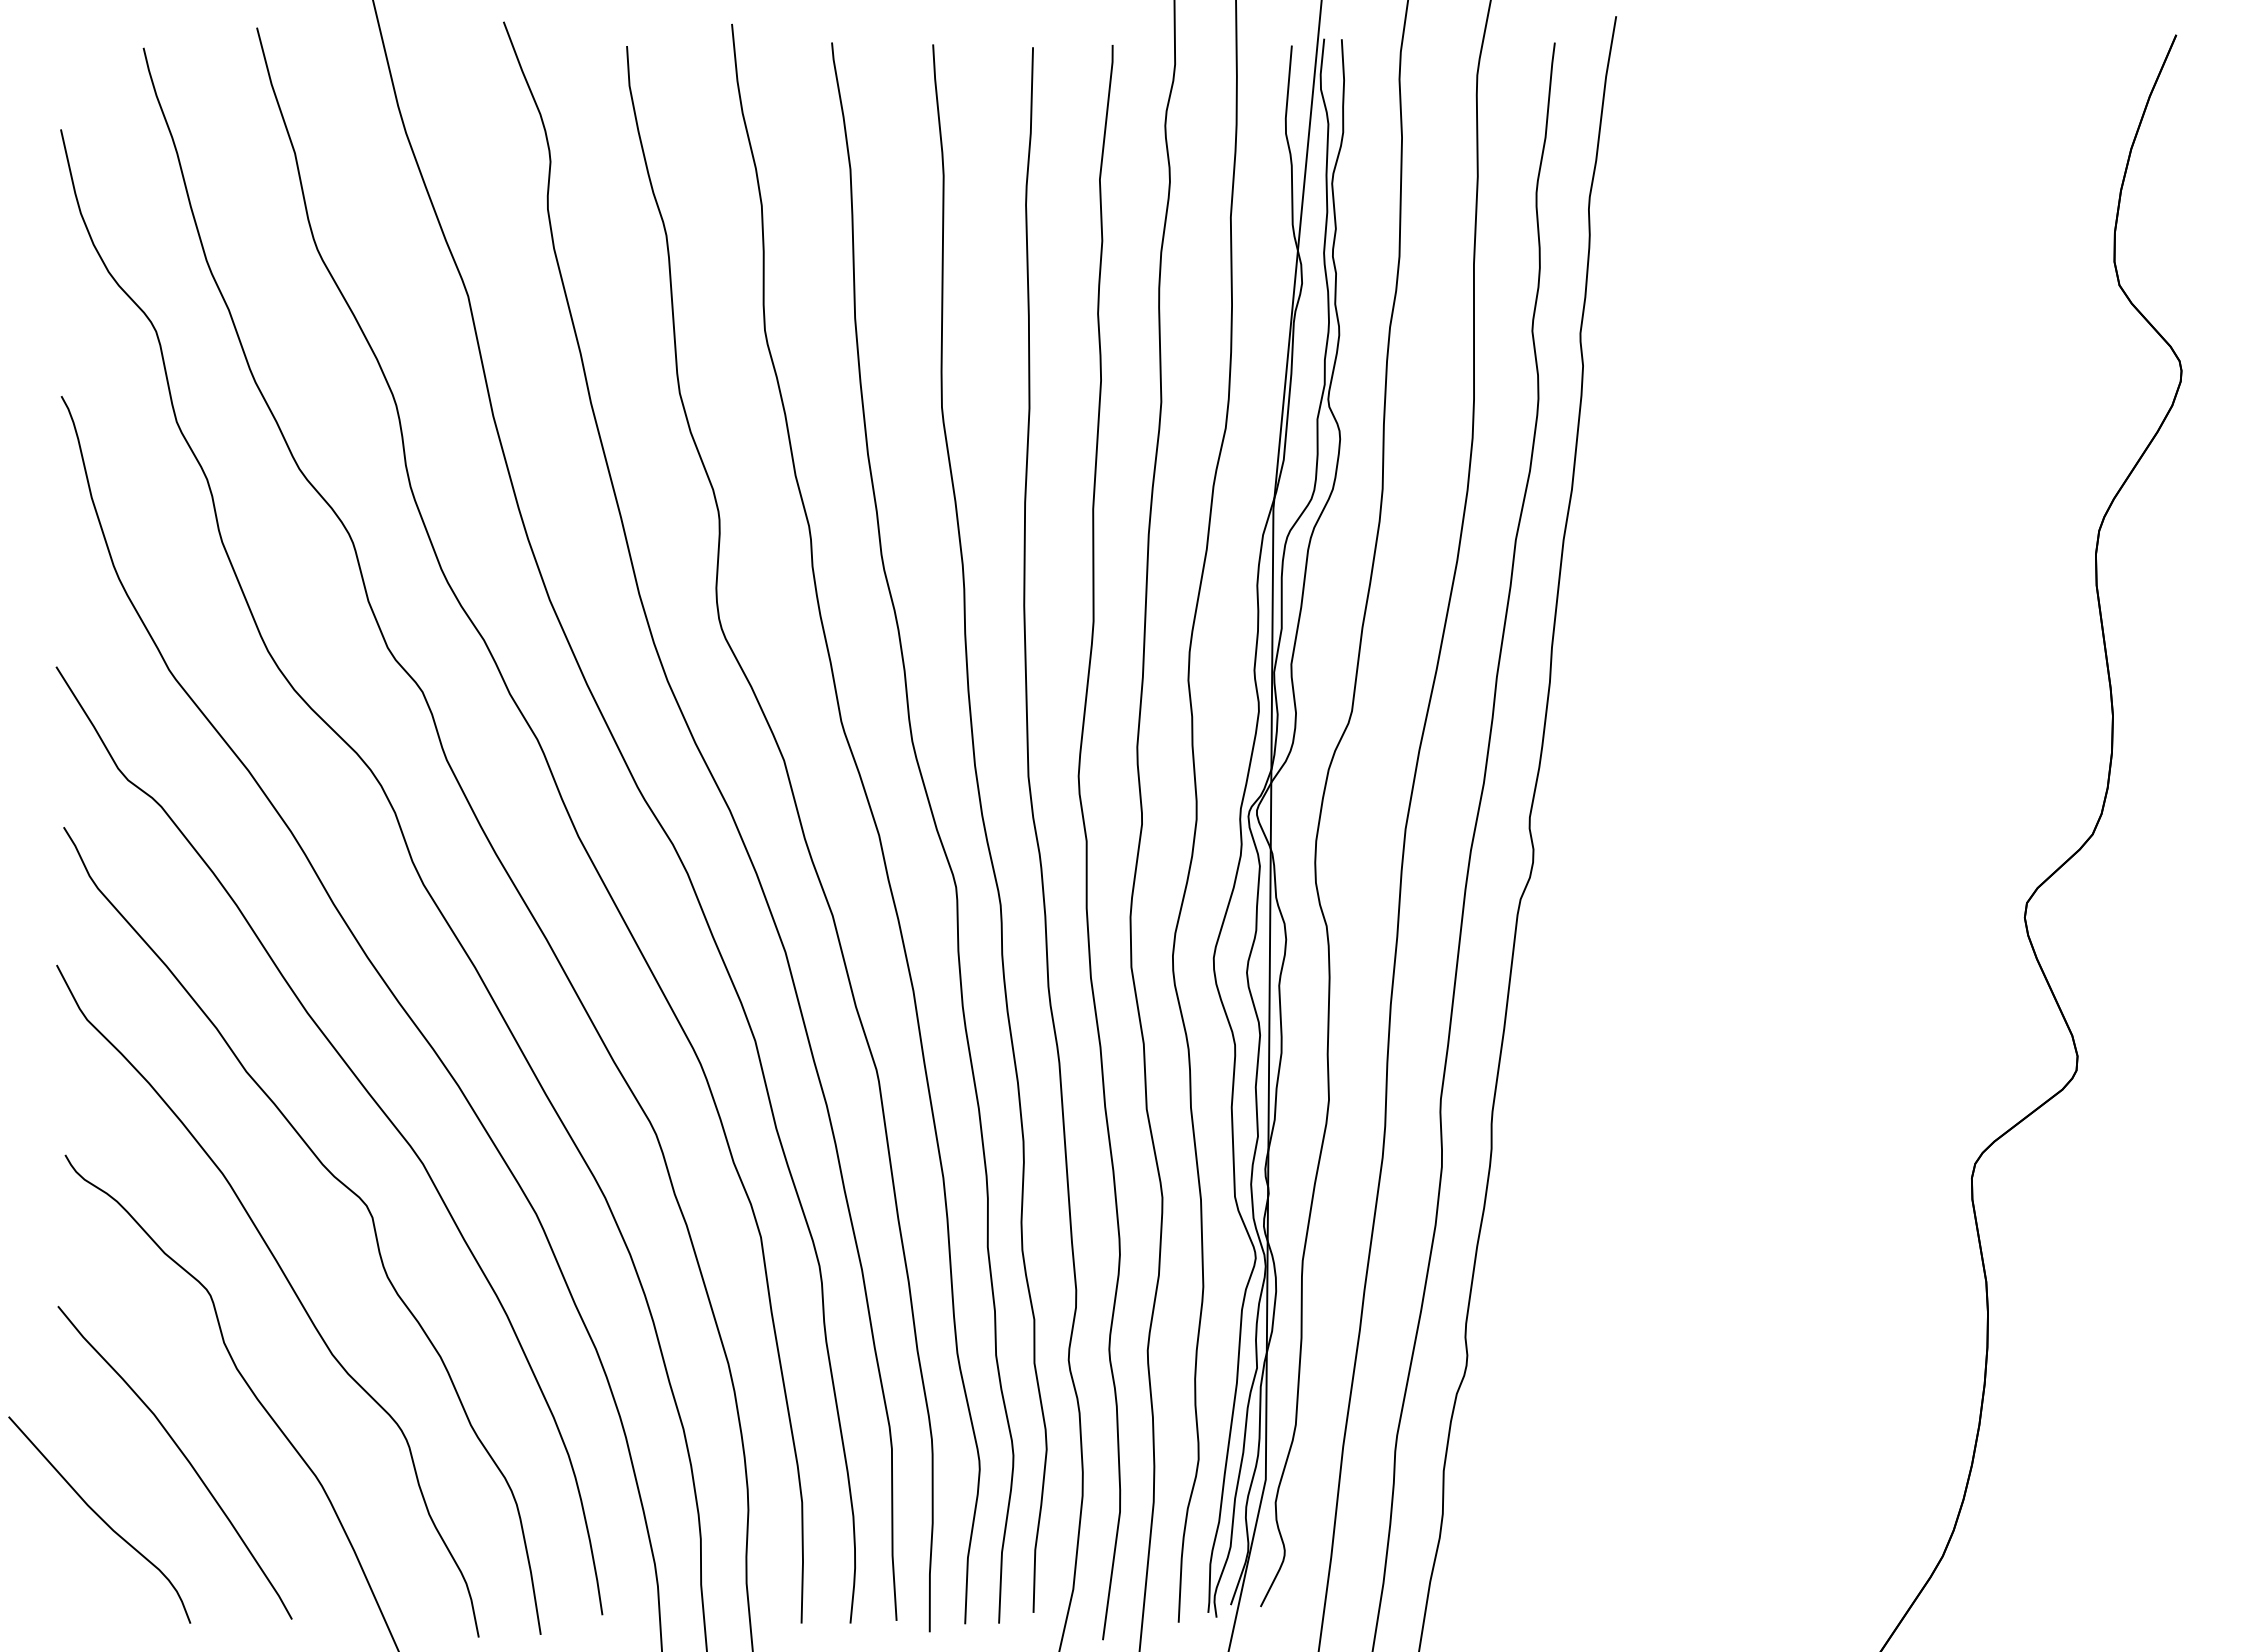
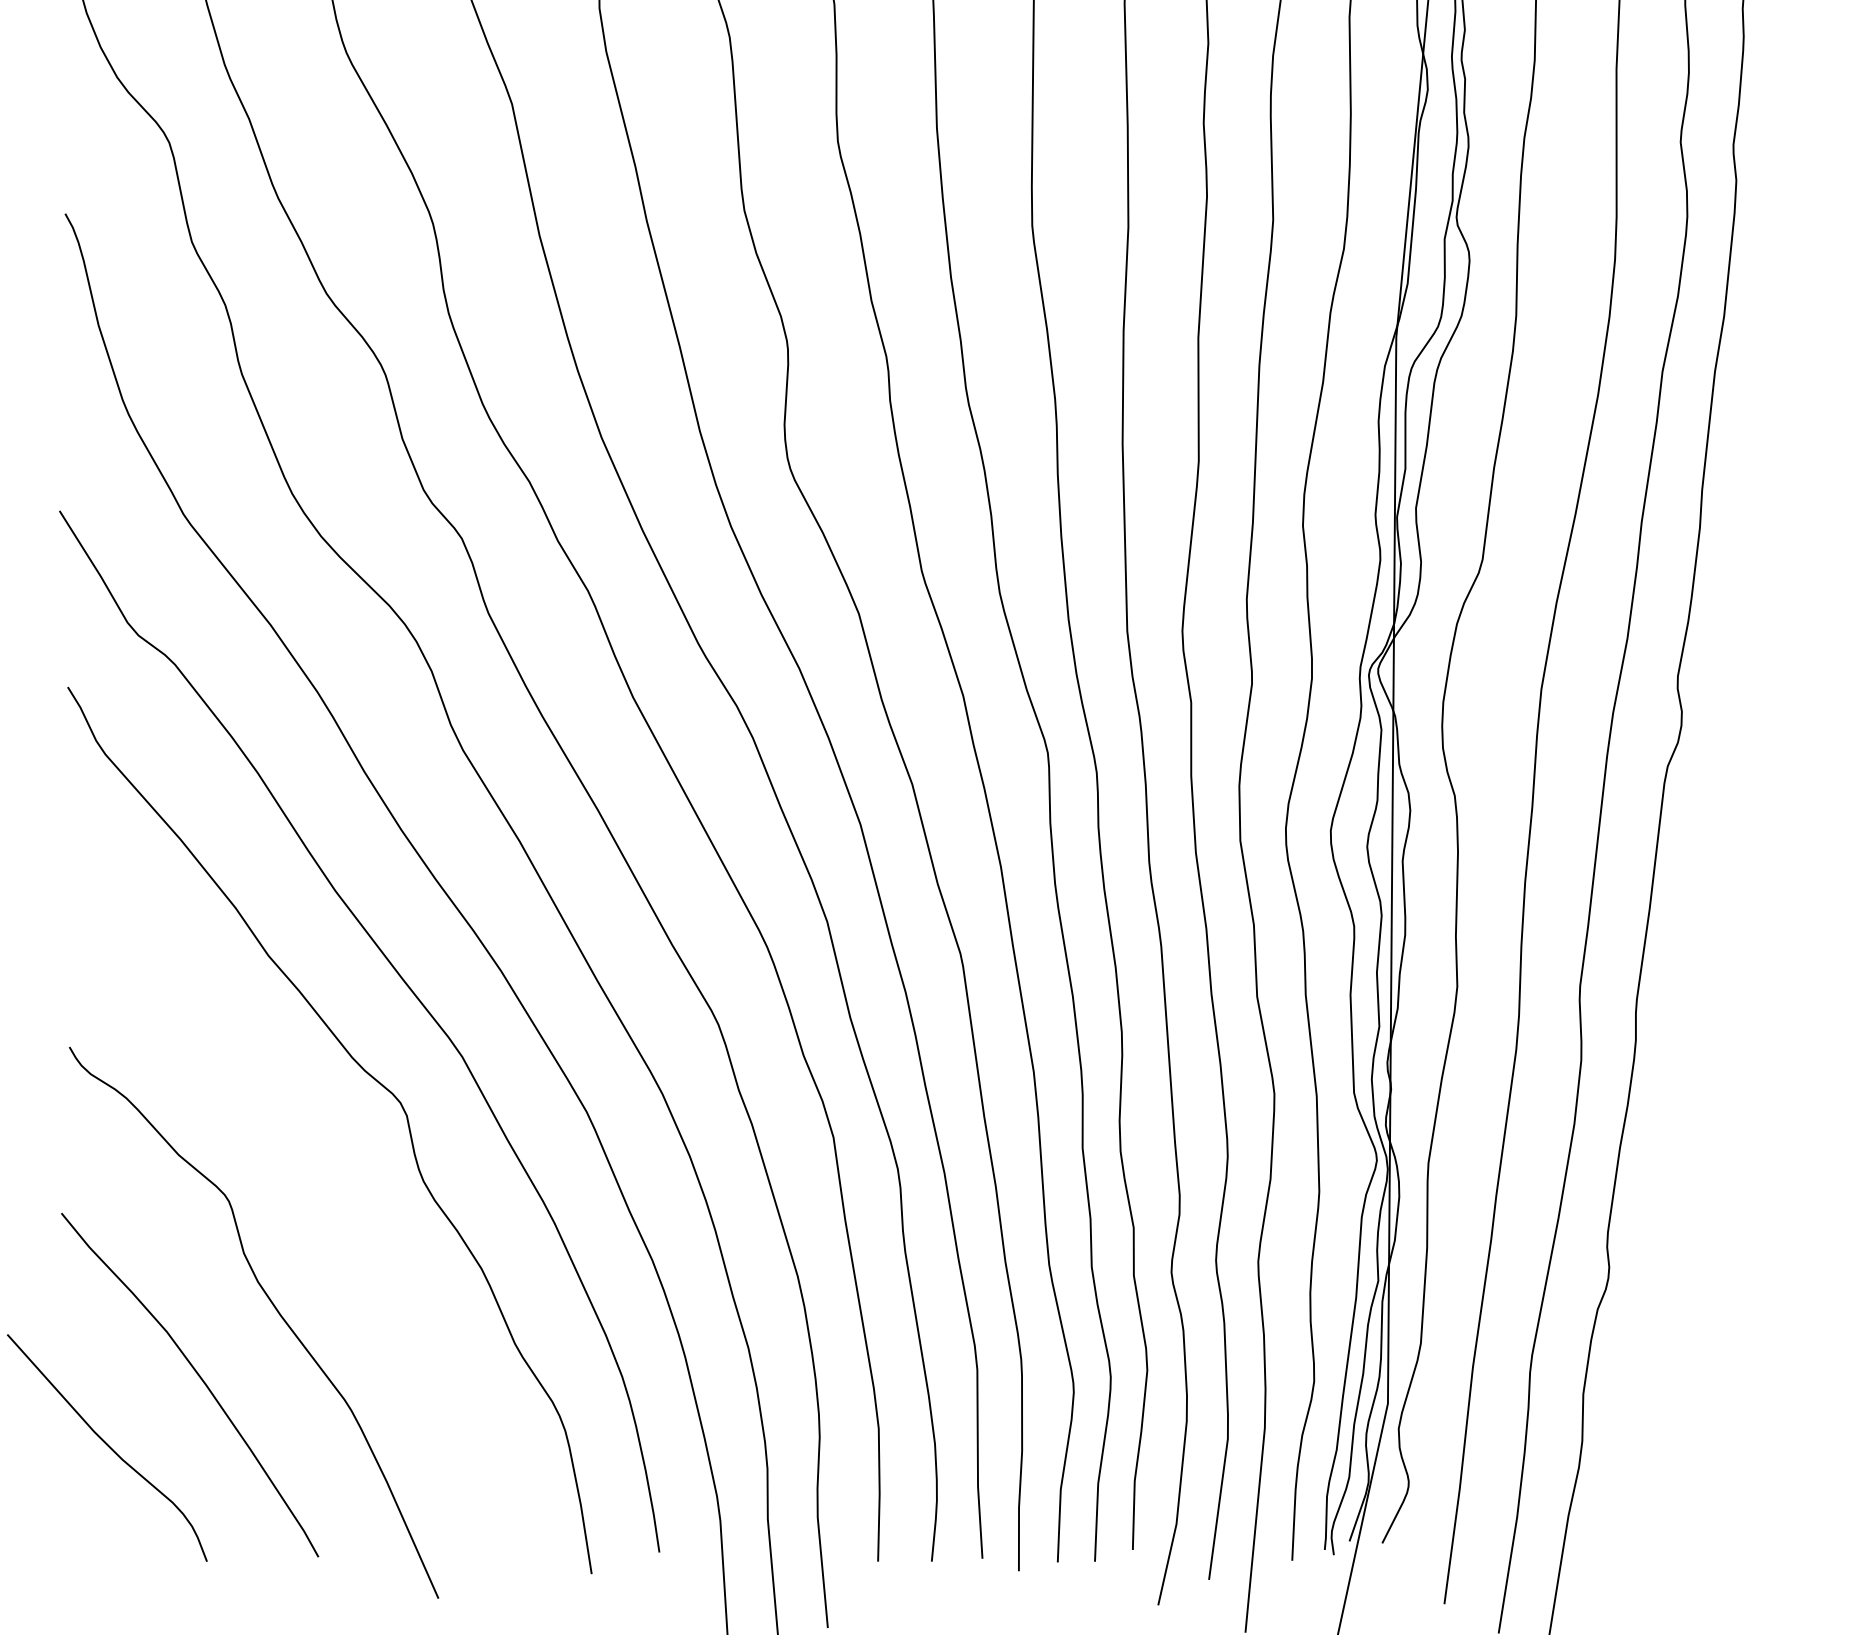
curve: (290, 1287) -> (316, 1192), removed

